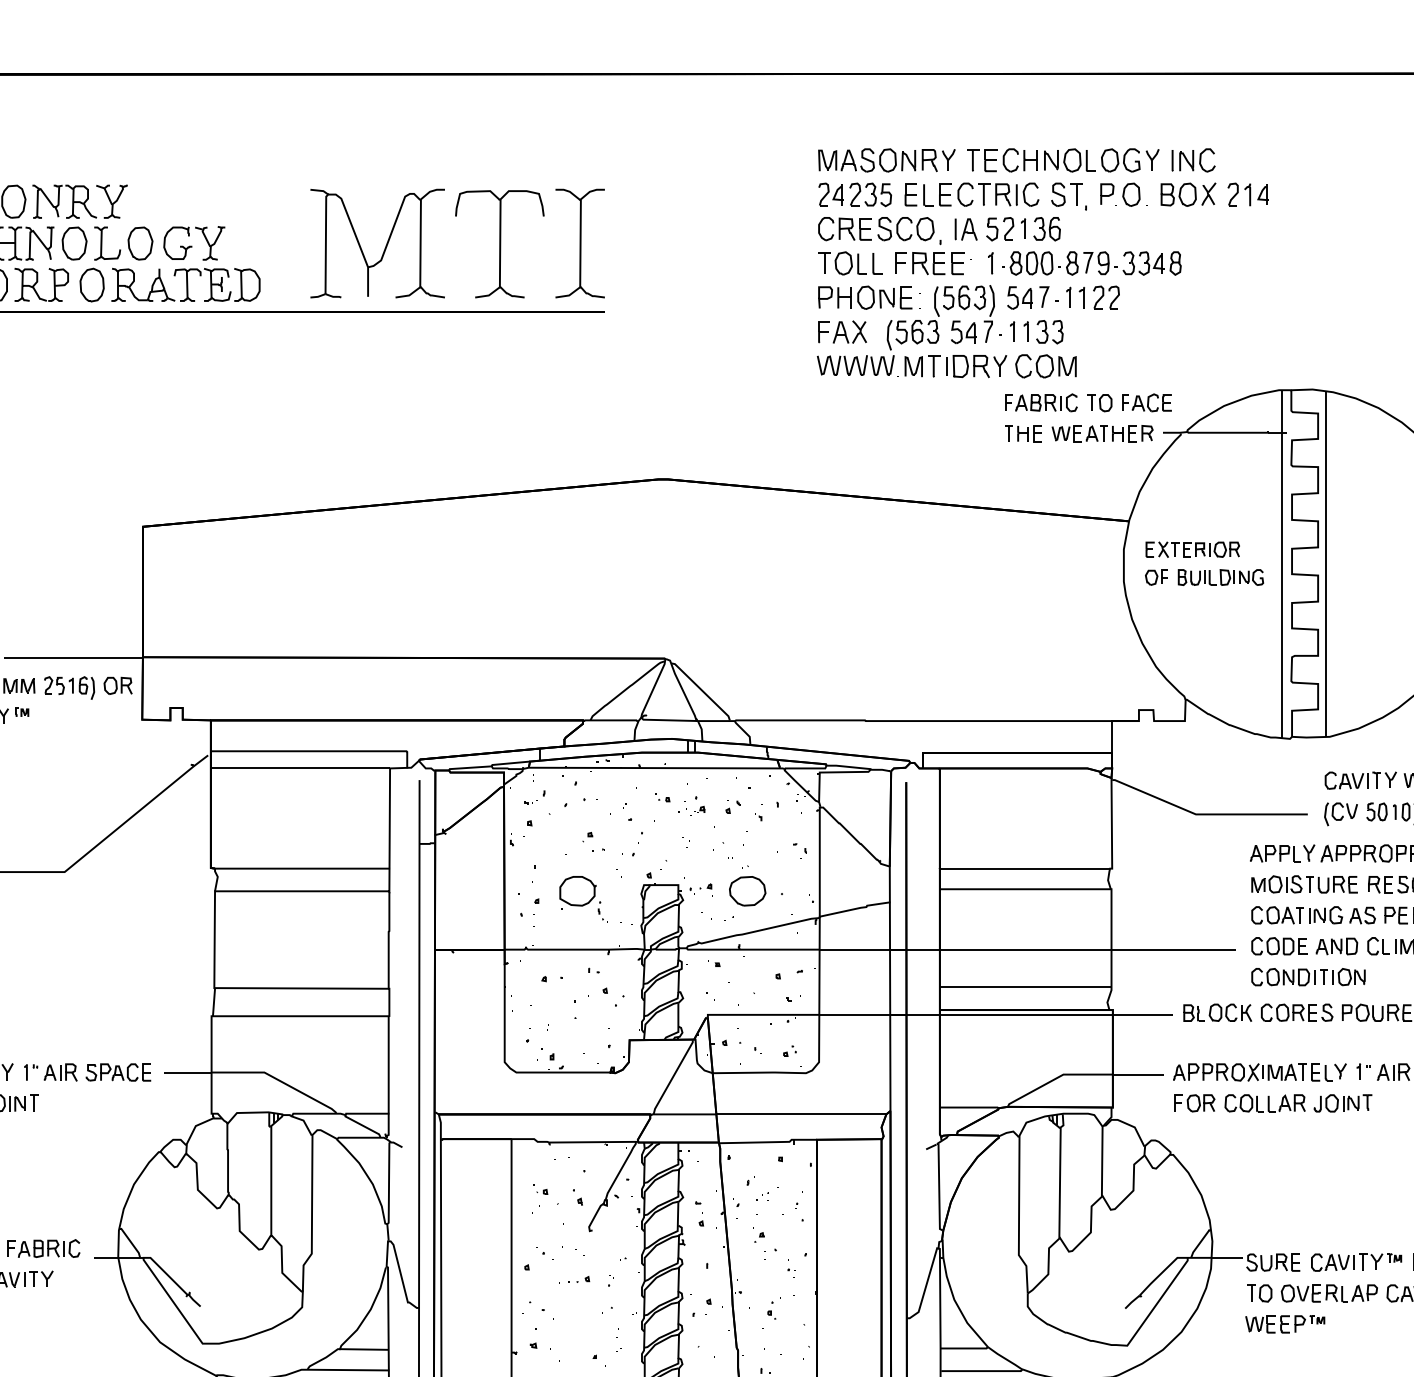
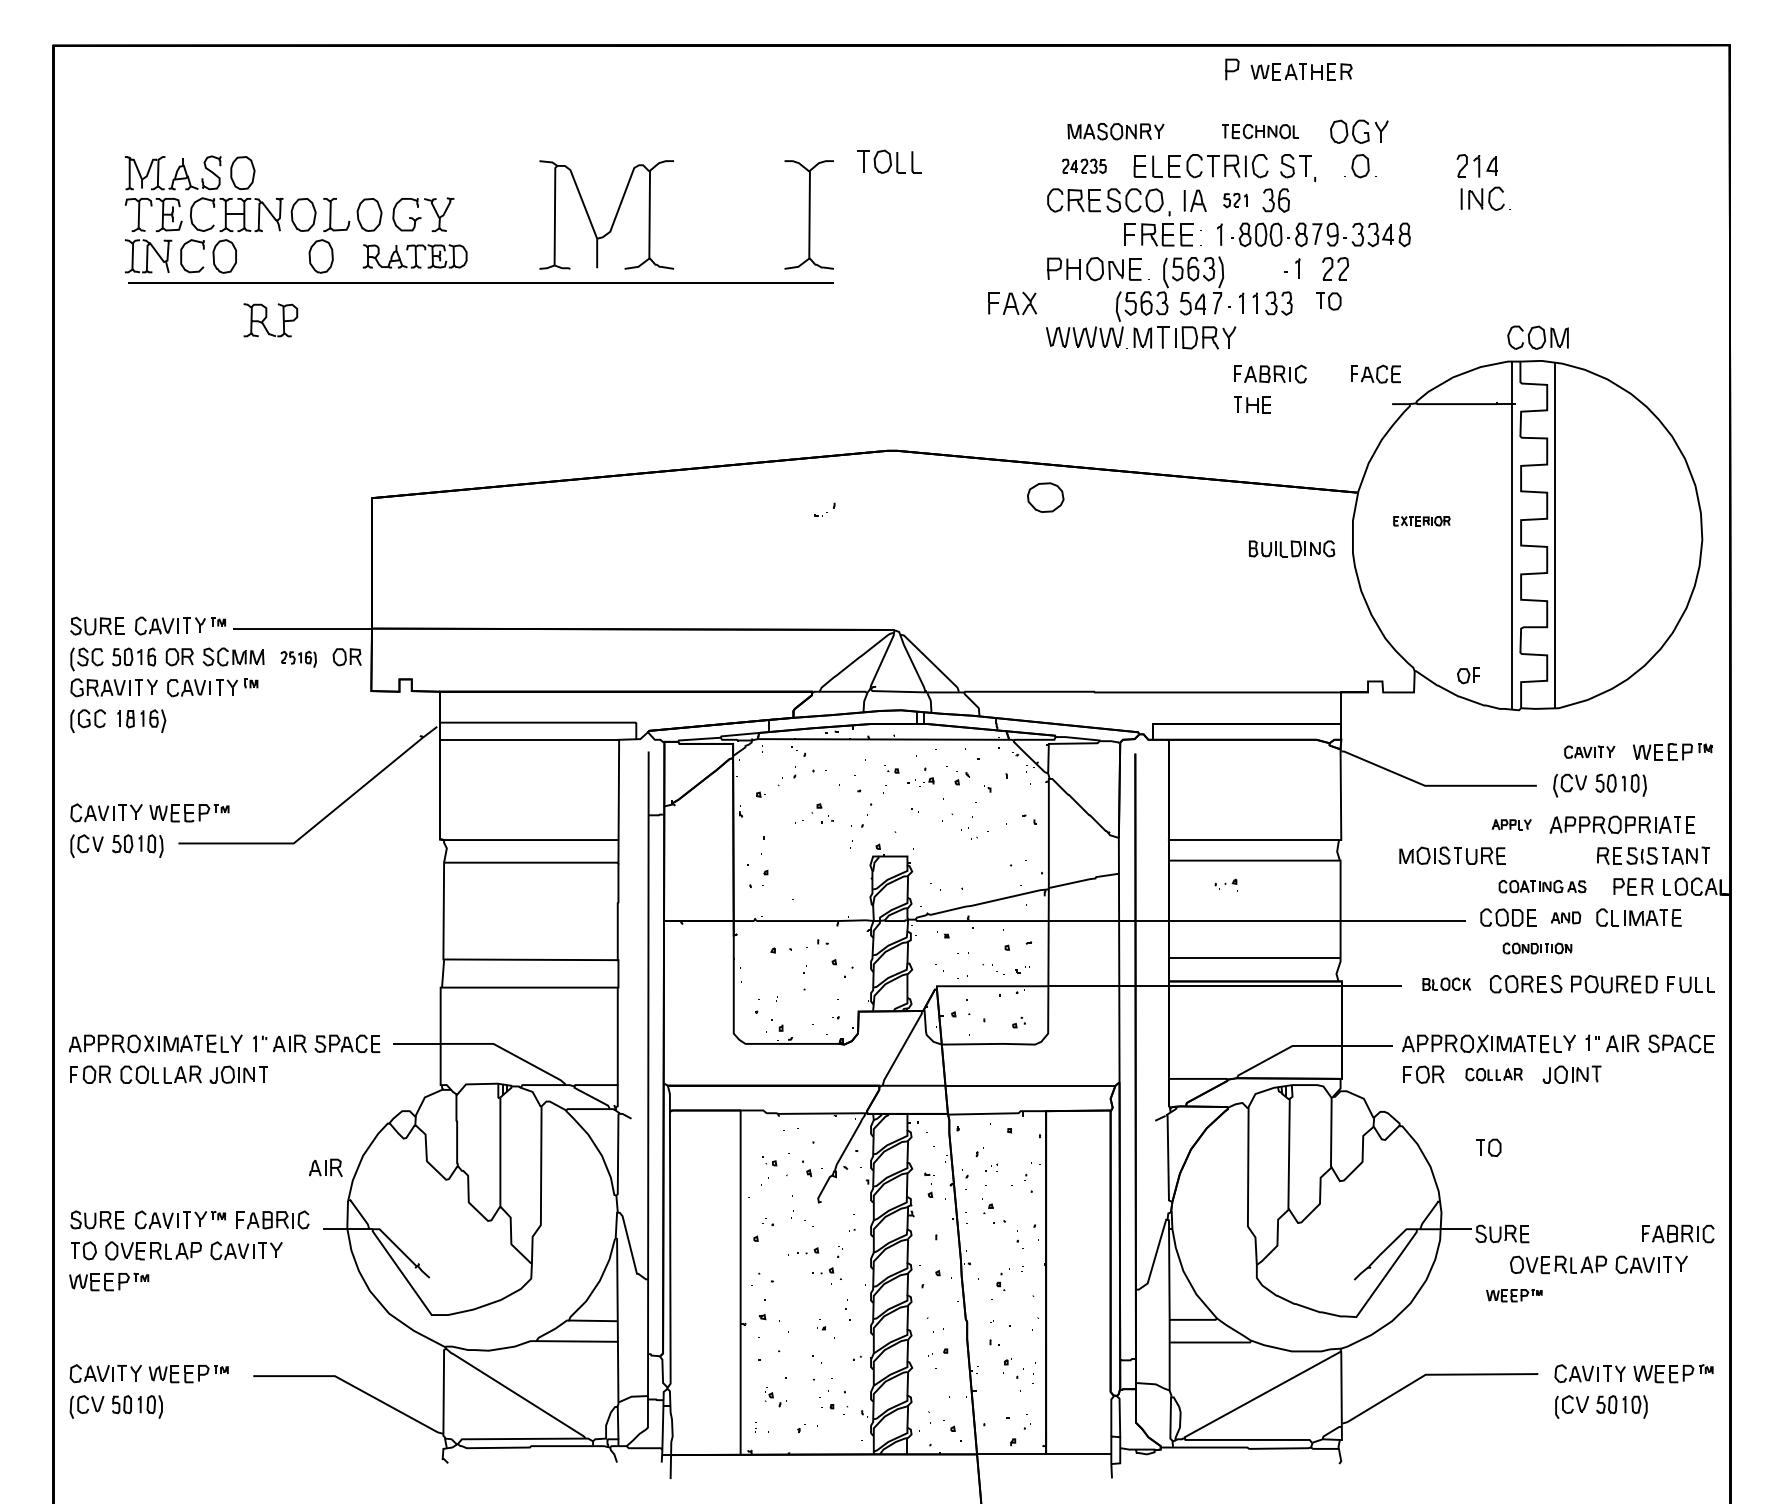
part: (886, 160) -> (1115, 131), size x0.7
part: (1031, 160) -> (1260, 131), size x0.6
part: (1196, 160) -> (1485, 198), moved
part: (855, 195) -> (1084, 166), size x0.6
curve: (1107, 195) -> (1232, 70), moved
part: (1188, 195) -> (1417, 166), removed
part: (79, 202) -> (308, 173), removed
part: (1006, 229) -> (1235, 200), size x0.6
part: (499, 244) -> (728, 215), removed
part: (850, 263) -> (889, 161), moved
part: (41, 285) -> (270, 320), moved
part: (185, 285) -> (414, 256), size x0.7
part: (1082, 297) -> (1311, 268), removed
part: (1028, 298) -> (1257, 269), removed
part: (842, 332) -> (1012, 303), moved
part: (1045, 366) -> (1537, 337), moved
part: (1099, 403) -> (1328, 301), moved
part: (1102, 433) -> (1301, 71), moved
part: (1192, 550) -> (1421, 521), size x0.6
part: (1156, 577) -> (1468, 675), moved
part: (1221, 577) -> (1292, 548), moved
part: (69, 688) -> (298, 659), size x0.7
part: (1360, 781) -> (1589, 752), size x0.7
part: (534, 797) -> (824, 509), moved
part: (1282, 853) -> (1511, 824), size x0.6
part: (1304, 884) -> (1452, 855), moved
part: (700, 889) -> (1225, 884), moved
part: (747, 891) -> (1045, 497), moved
part: (583, 899) -> (812, 870), removed
part: (1313, 915) -> (1542, 886), size x0.7
part: (1336, 946) -> (1565, 917), size x0.7
part: (1308, 977) -> (1537, 948), size x0.6
part: (1217, 1013) -> (1446, 984), size x0.7
part: (1264, 1103) -> (1493, 1074), size x0.7
part: (96, 1196) -> (325, 1167), added
part: (1356, 1262) -> (1585, 1233), removed
part: (1259, 1293) -> (1488, 1147), moved
part: (594, 1299) -> (823, 1270), added
part: (1285, 1324) -> (1514, 1295), size x0.7

